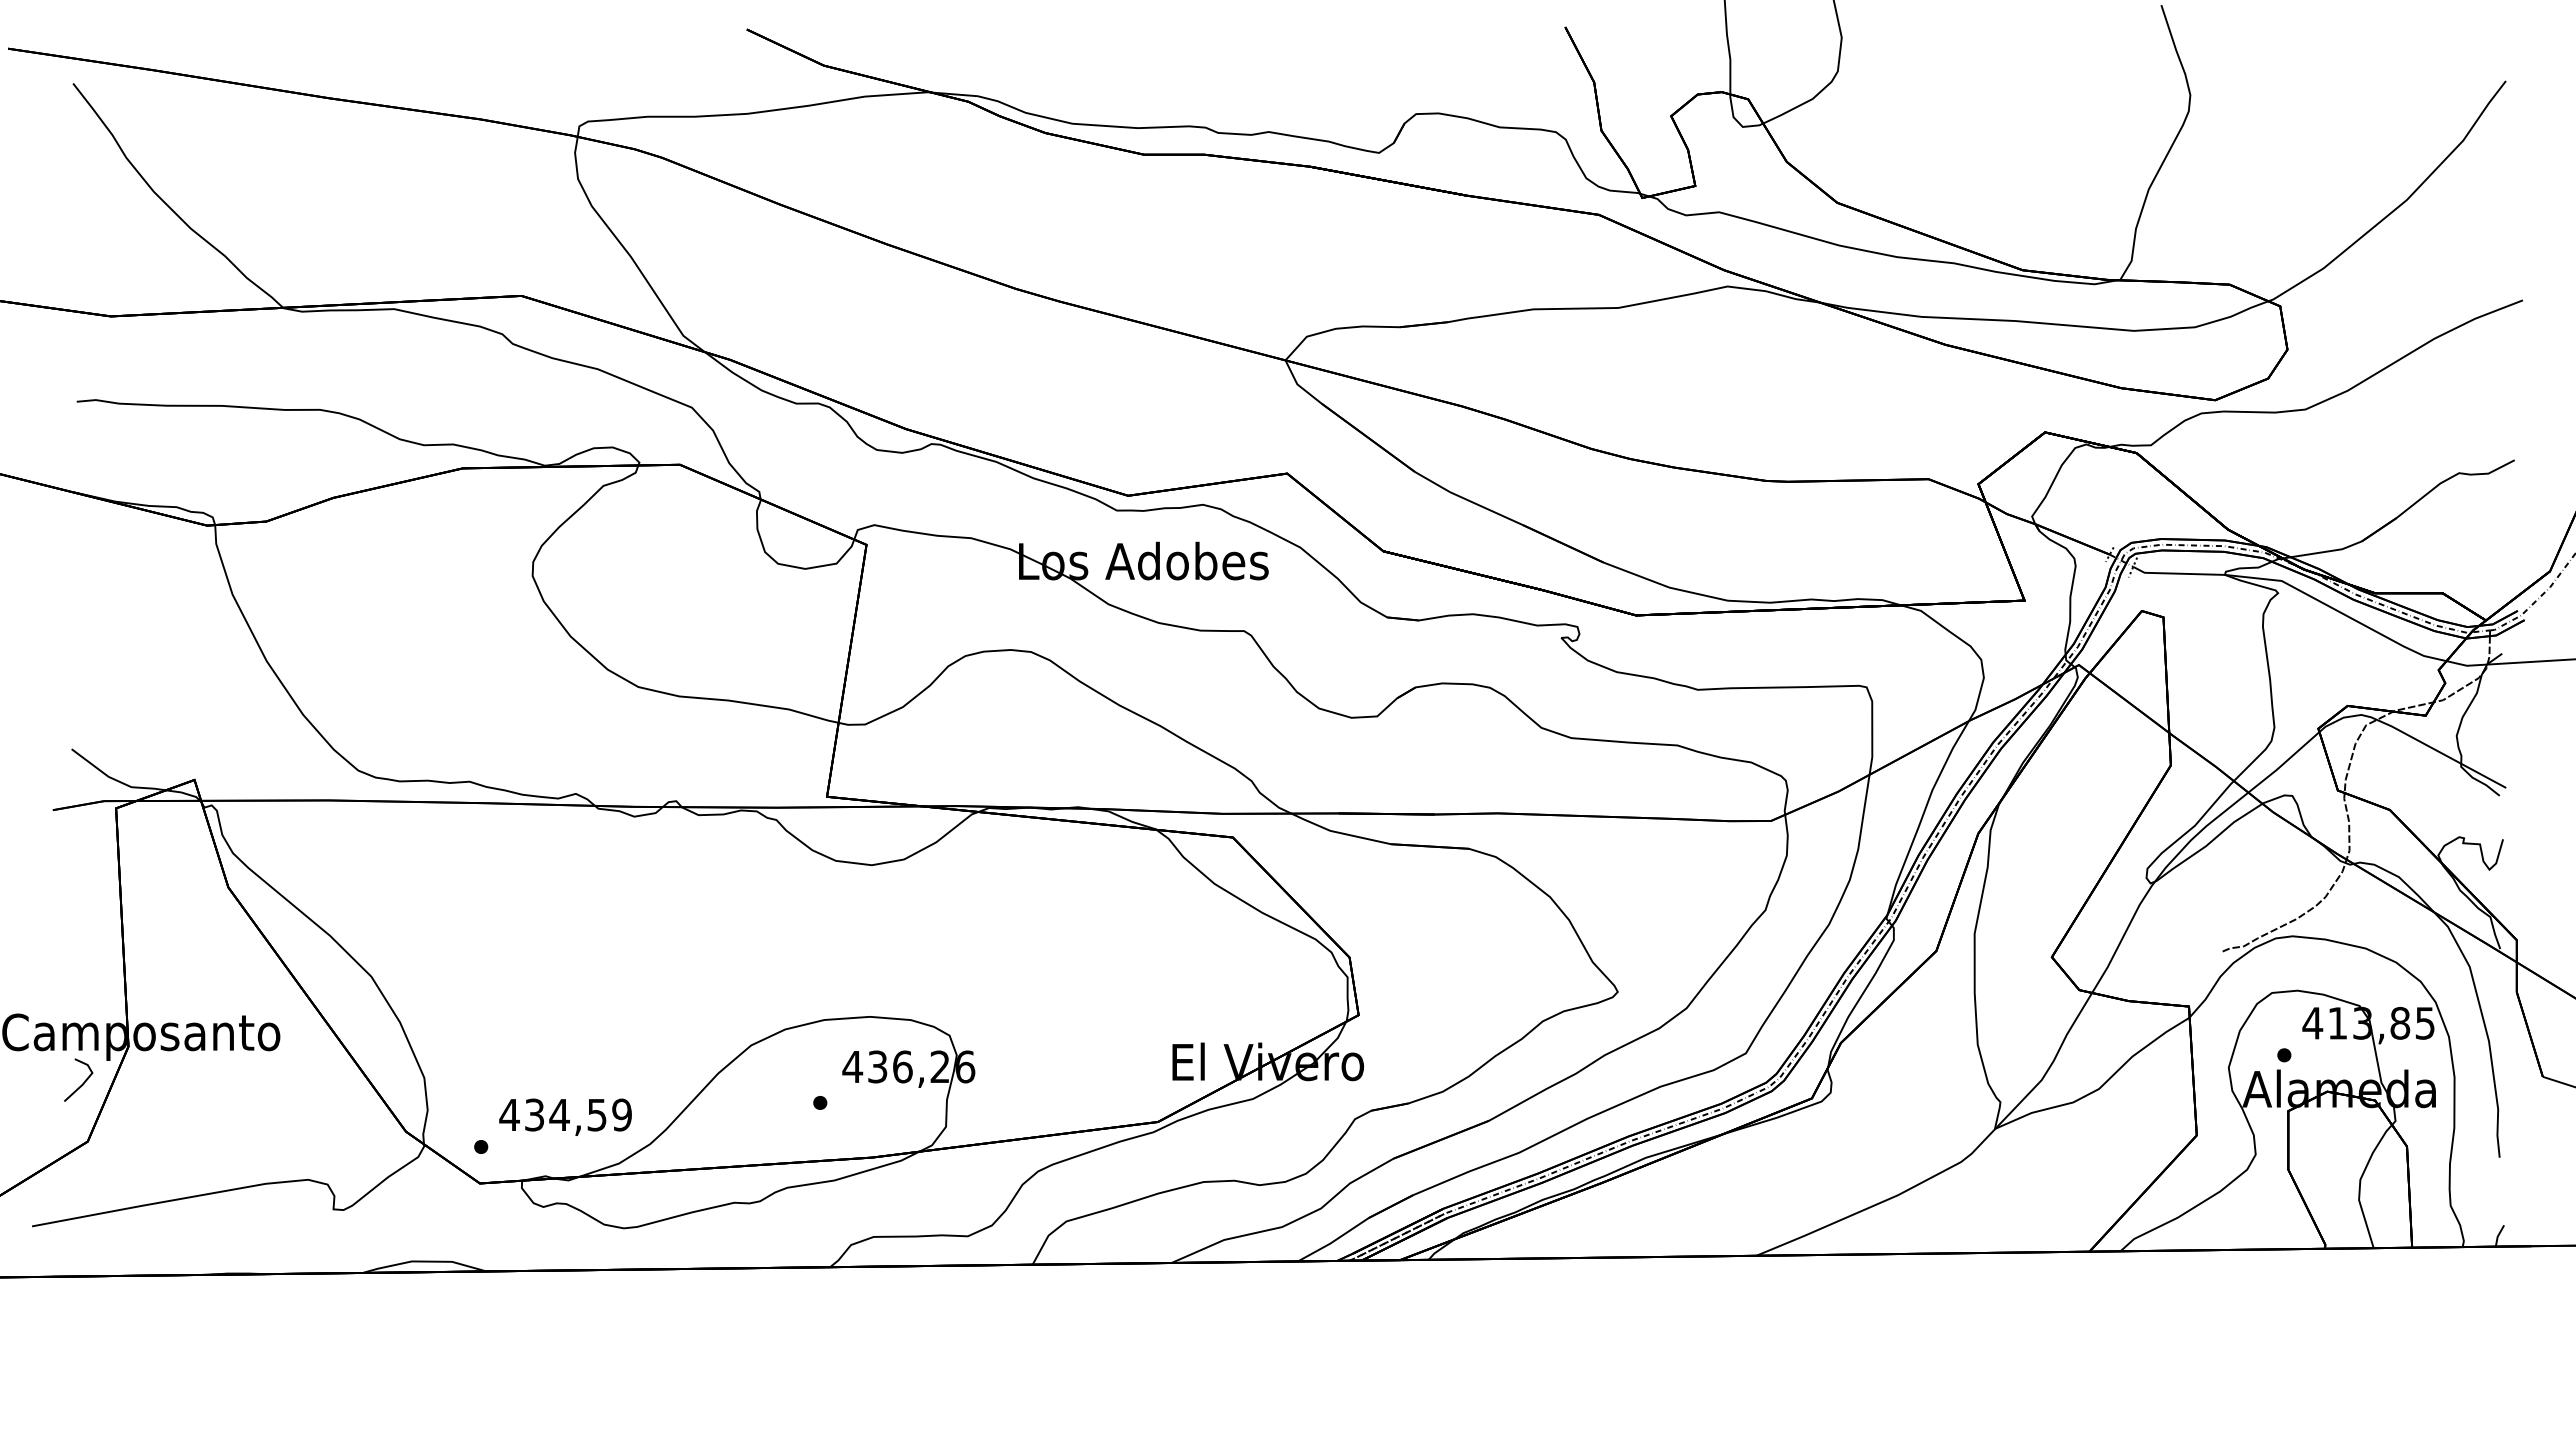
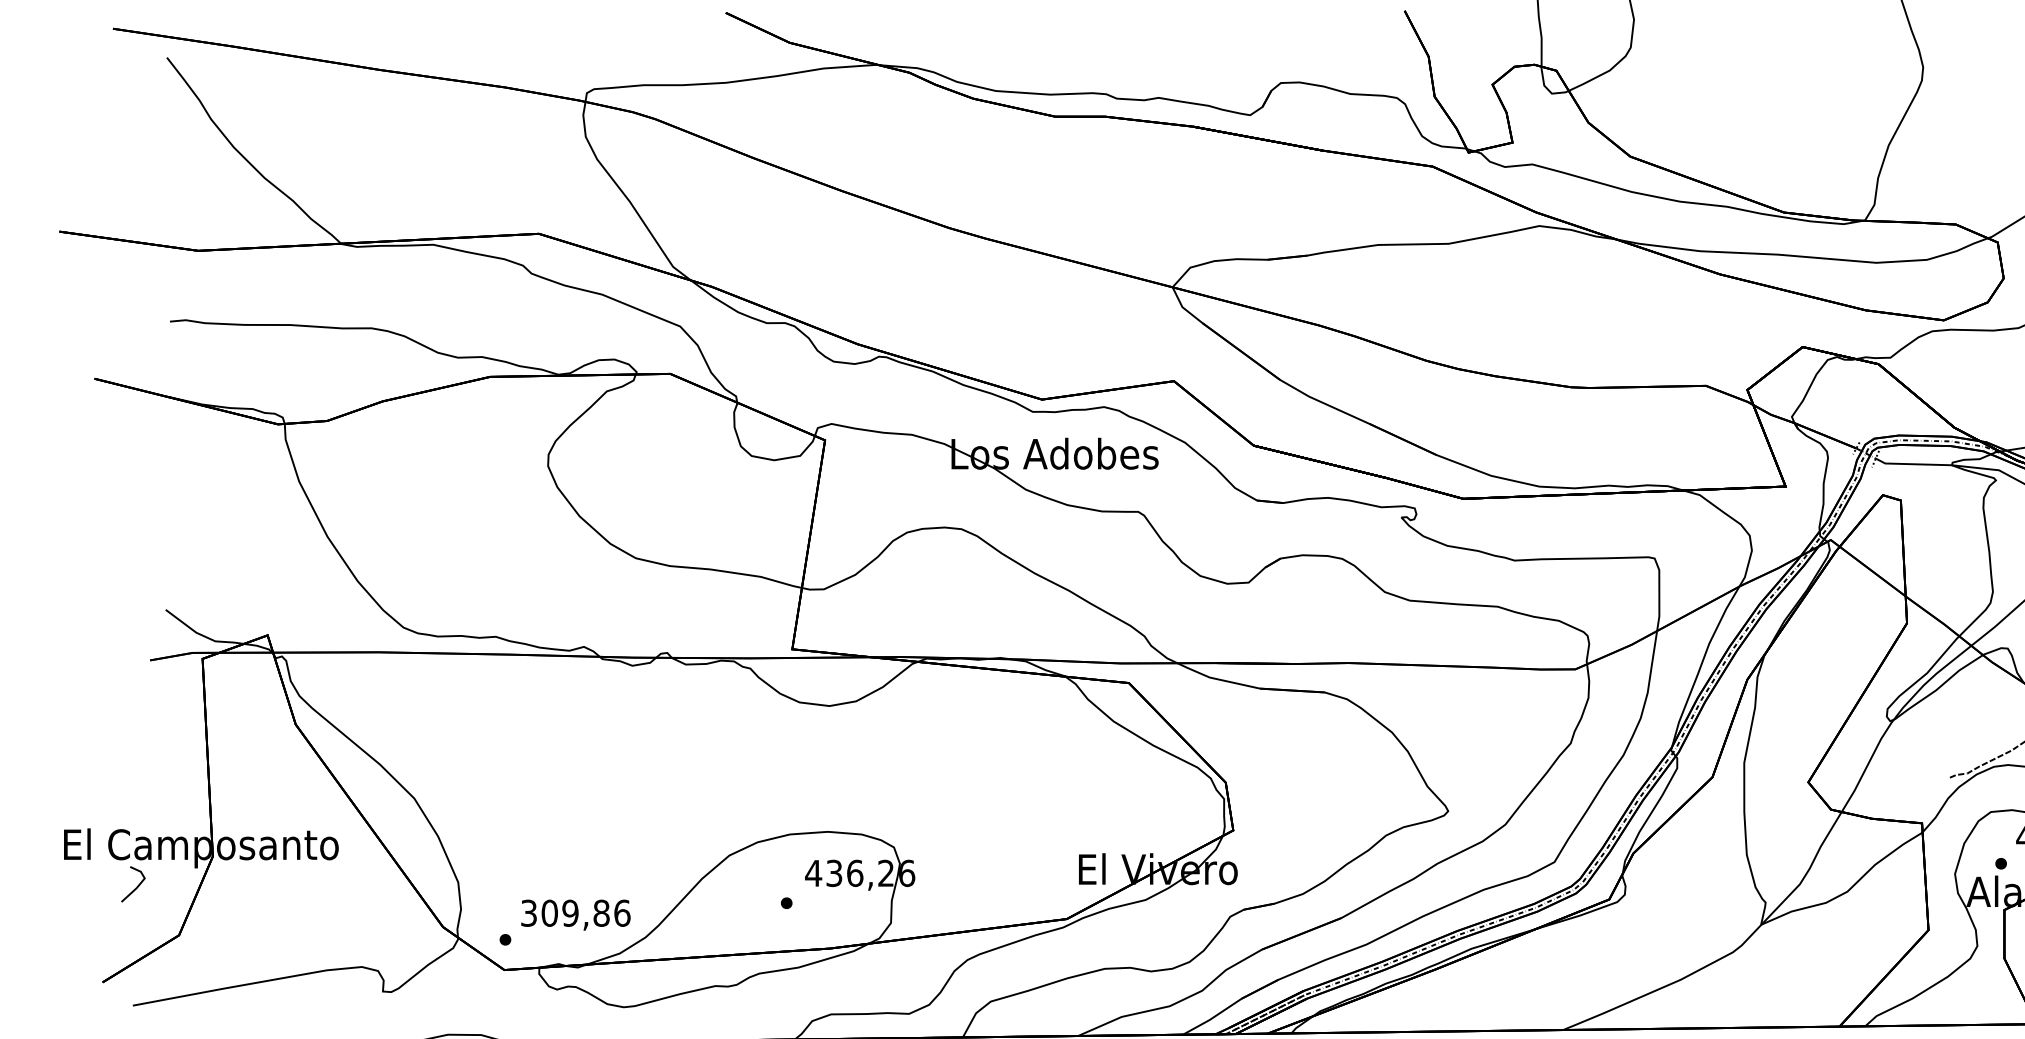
line: (82, 1083) -> (136, 887), moved
text: (565, 1114) -> (575, 912), 434,59 -> 309,86

